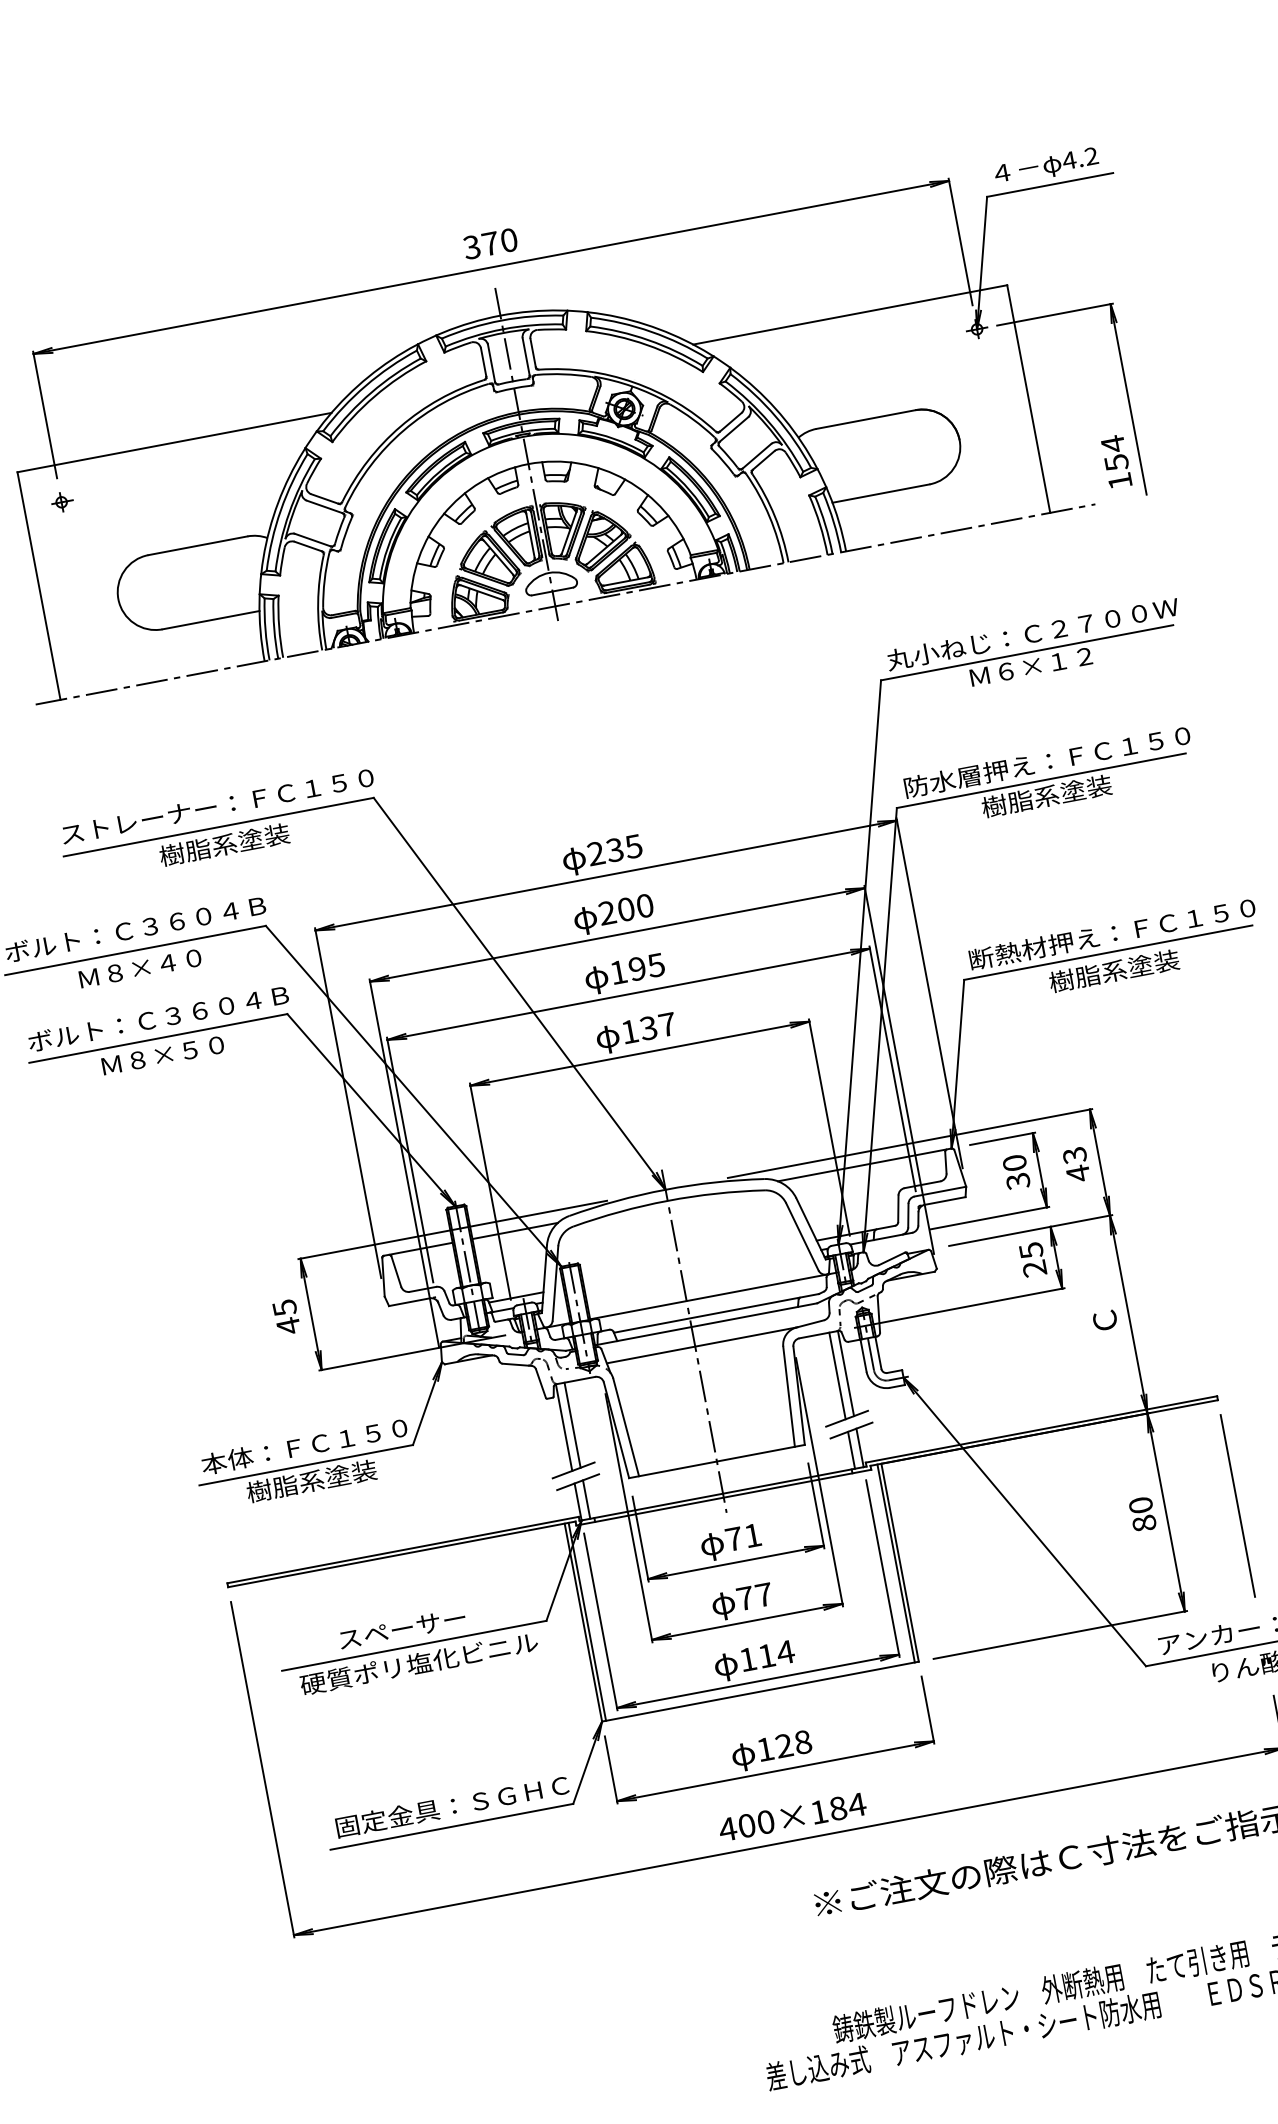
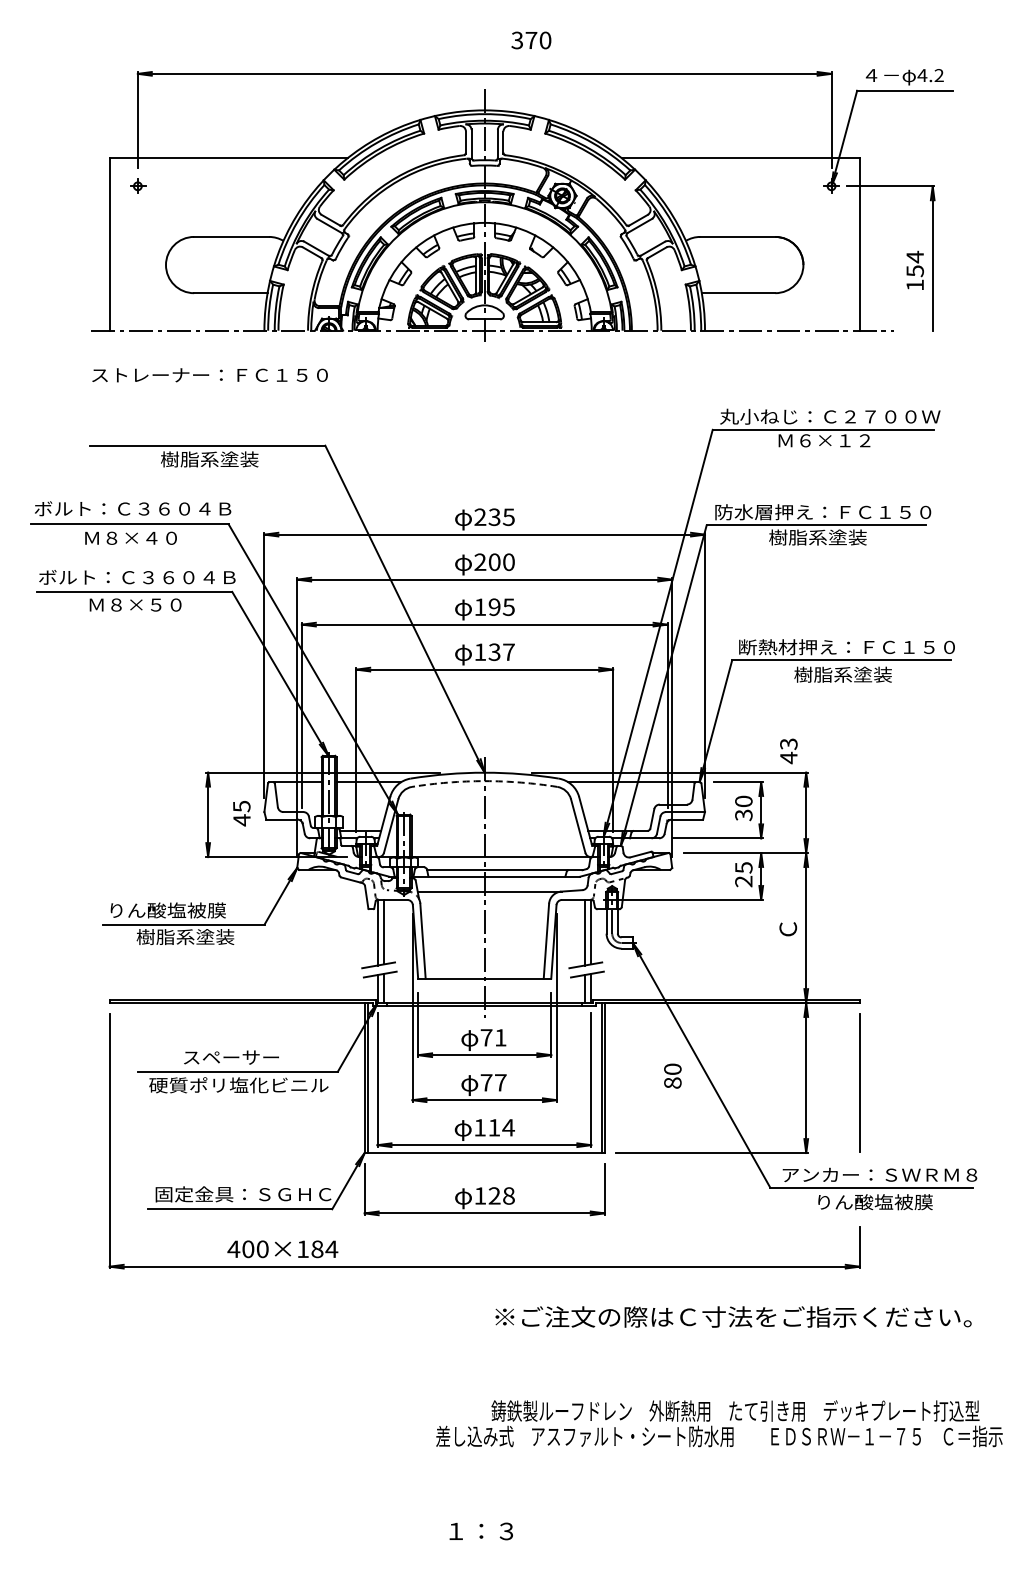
text: (490, 243) -> (531, 40), moved
text: (1115, 460) -> (914, 269), moved
text: (217, 806) -> (209, 375), moved
text: (1076, 1165) -> (788, 751), moved
arc: (667, 1201) -> (484, 781), solid -> dashed
text: (286, 1317) -> (241, 813), moved
text: (303, 1446) -> (184, 910), 本体：ＦＣ１５０ -> りん酸塩被膜
text: (1142, 1513) -> (672, 1075), moved
text: (792, 1817) -> (282, 1249), moved

